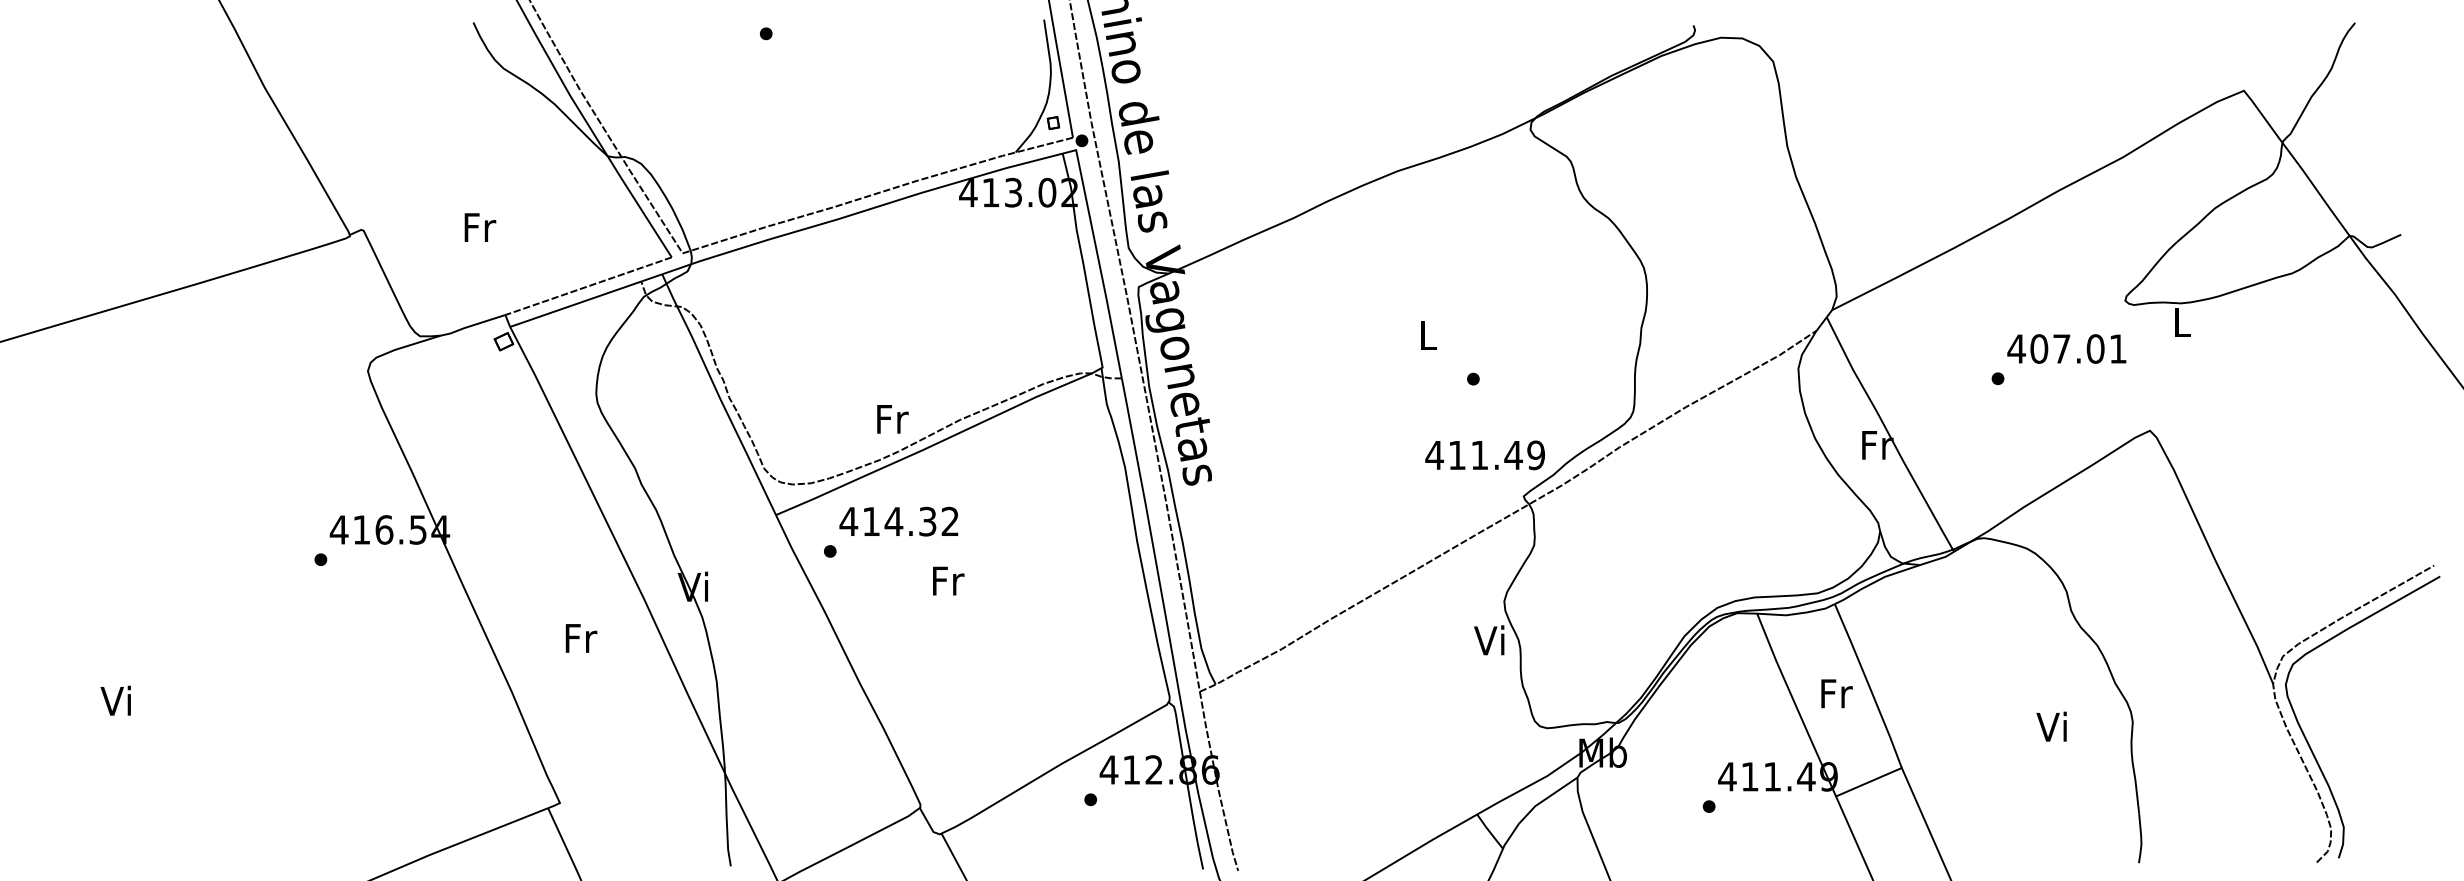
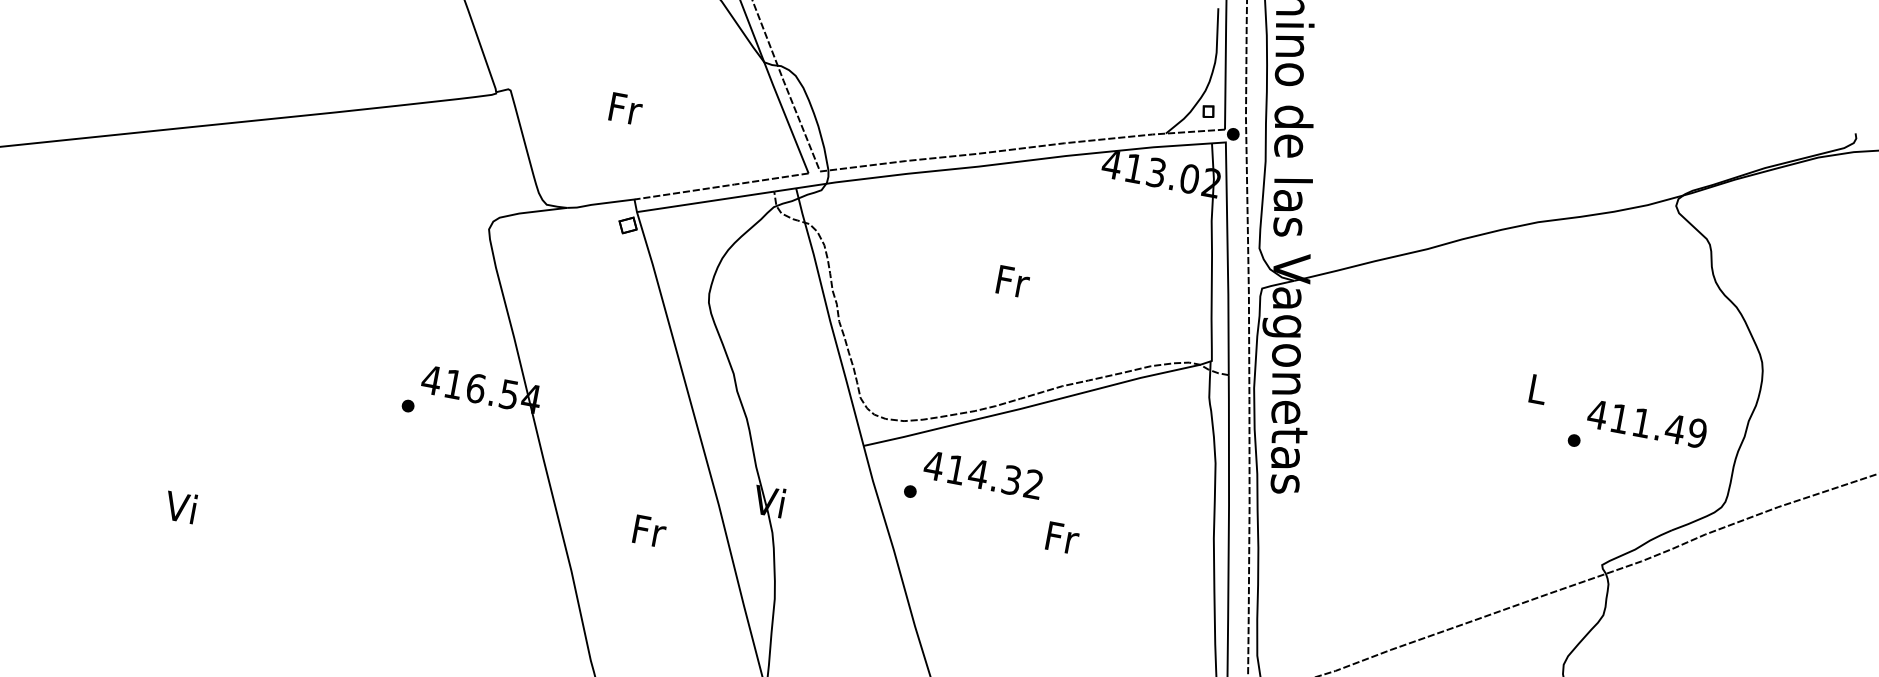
text: (892, 419) -> (1012, 281), moved
text: (1484, 455) -> (1646, 423), moved
text: (948, 580) -> (1062, 537), moved

